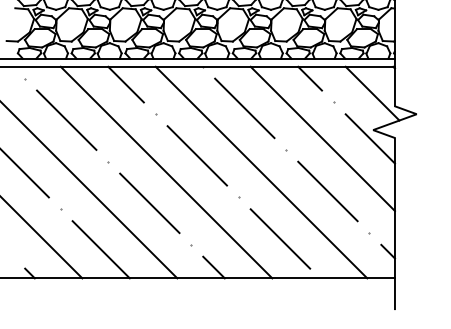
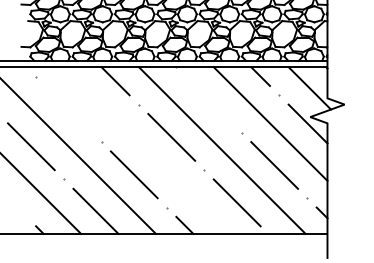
line: (243, 107) -> (208, 99), removed
line: (66, 119) -> (68, 108), removed
line: (166, 172) -> (147, 150), removed

